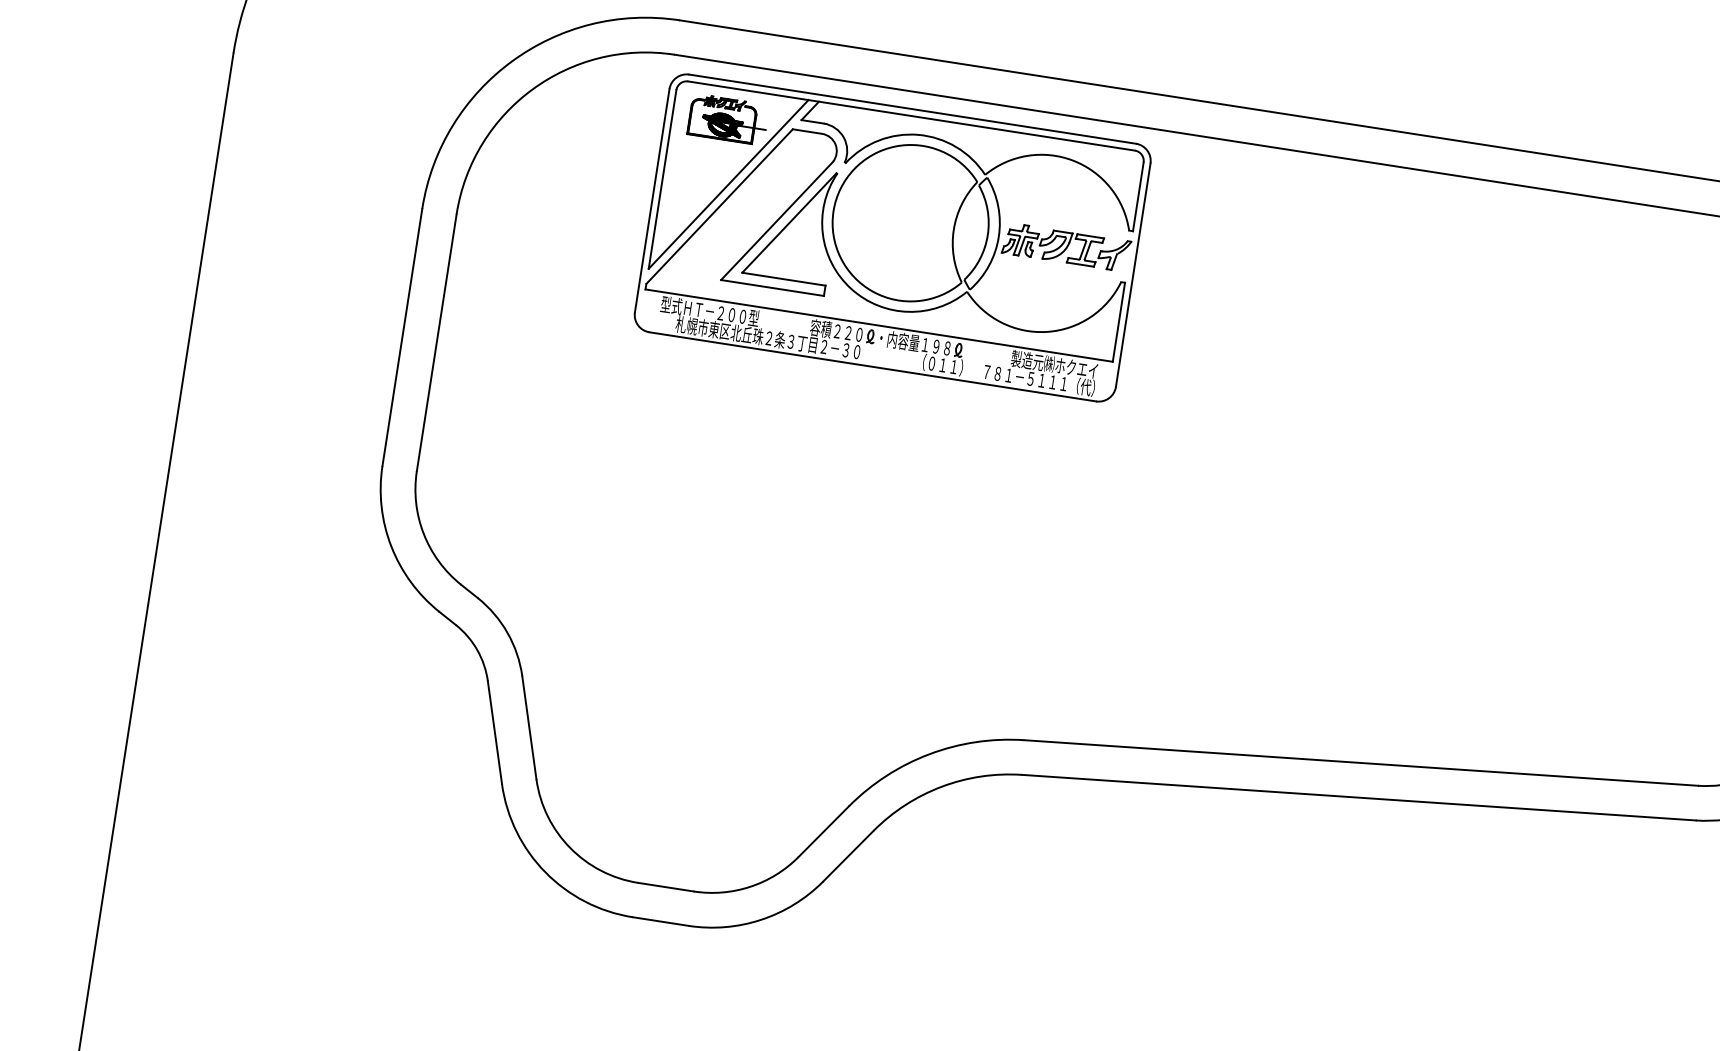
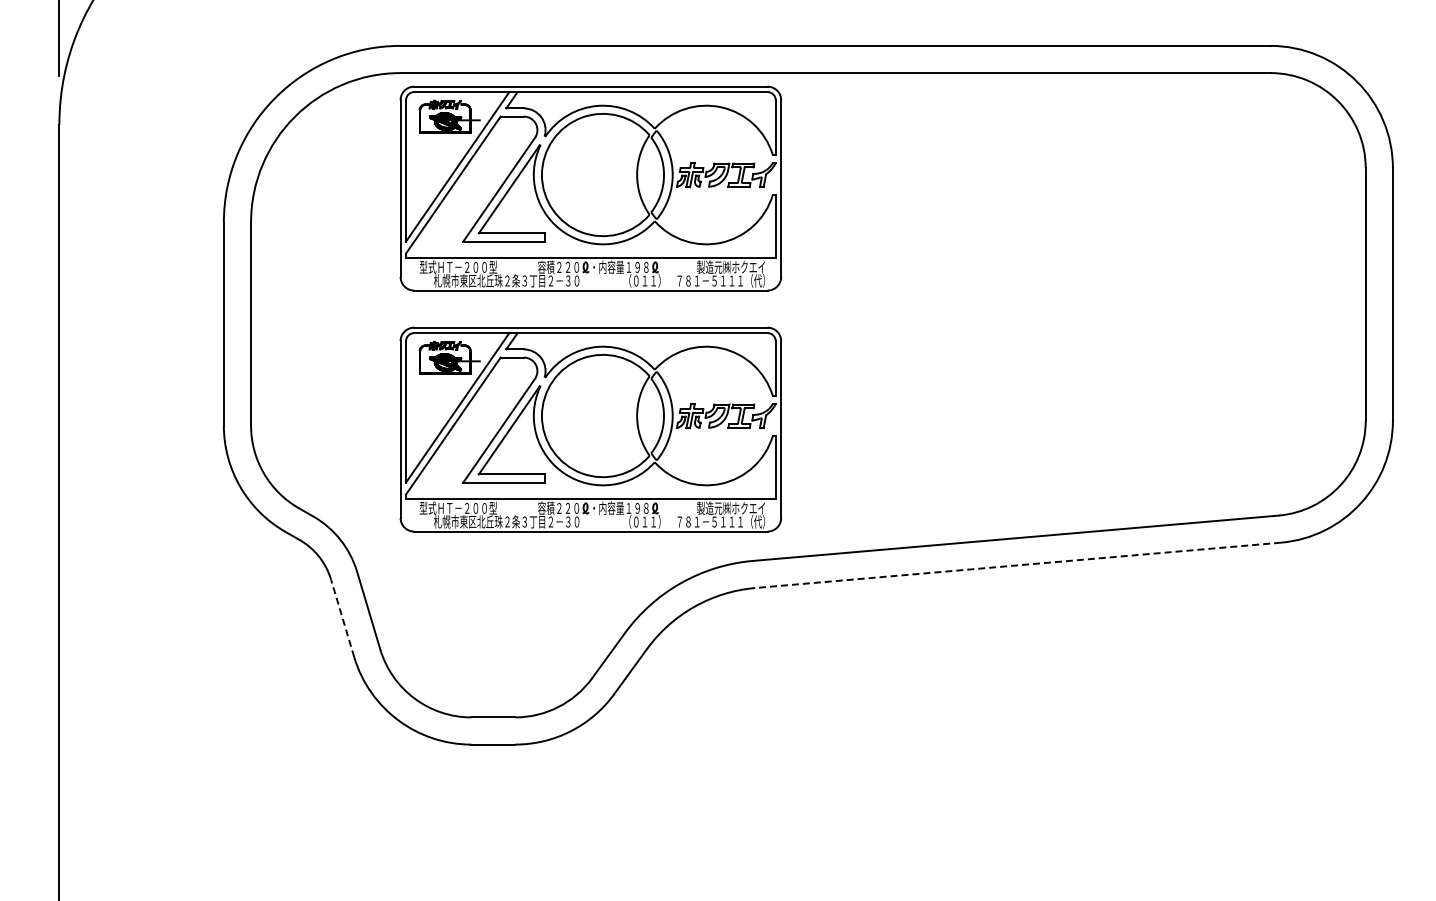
part: (845, 542) -> (590, 429), added
line: (494, 732) -> (342, 618), solid -> dashed
line: (1359, 797) -> (1018, 565), solid -> dashed

